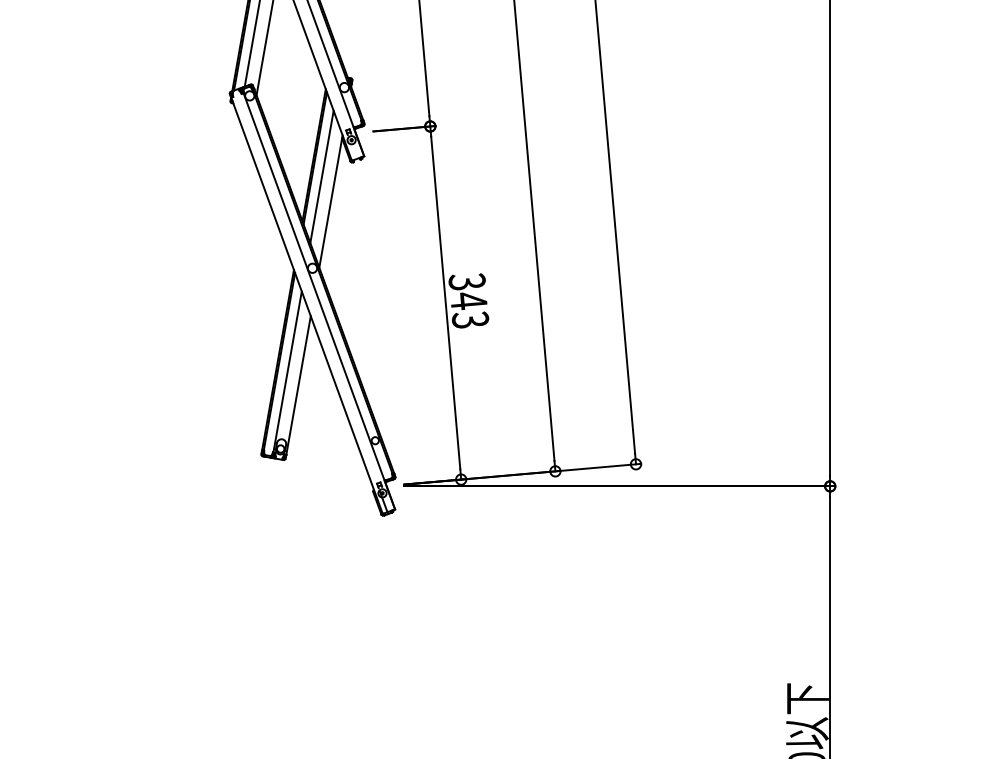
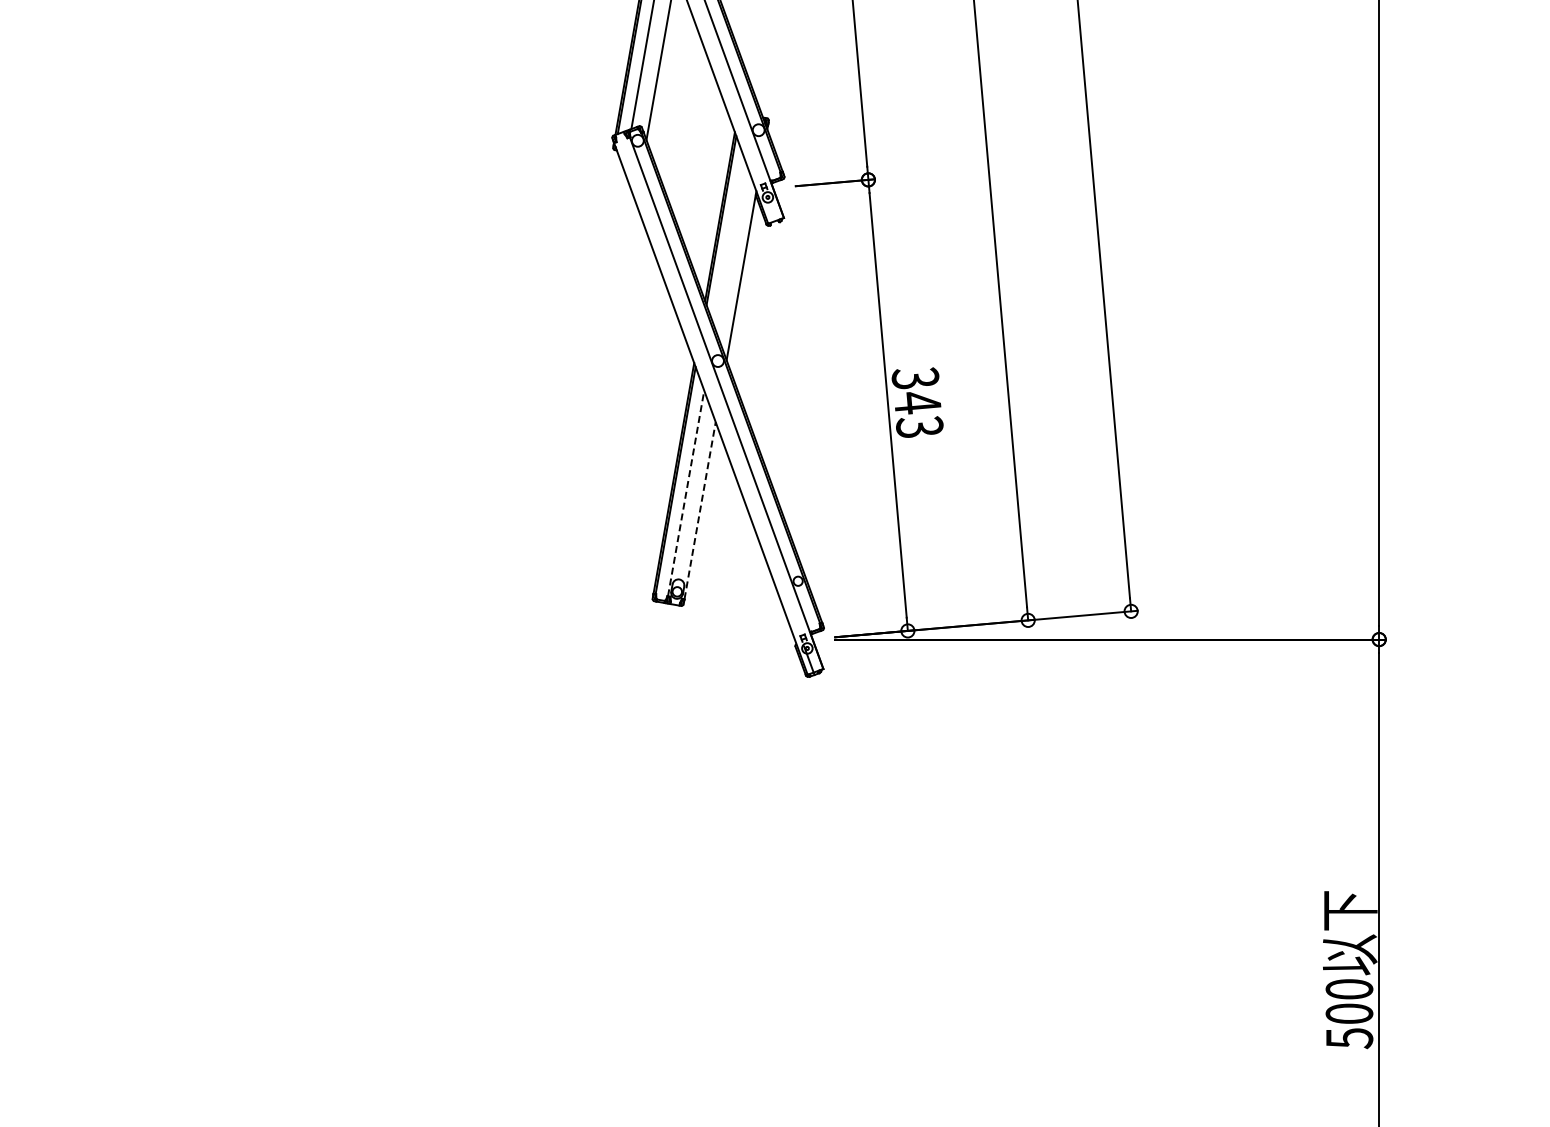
line: (321, 176) -> (729, 243), removed
line: (287, 371) -> (686, 492), solid -> dashed
line: (298, 385) -> (700, 510), solid -> dashed

